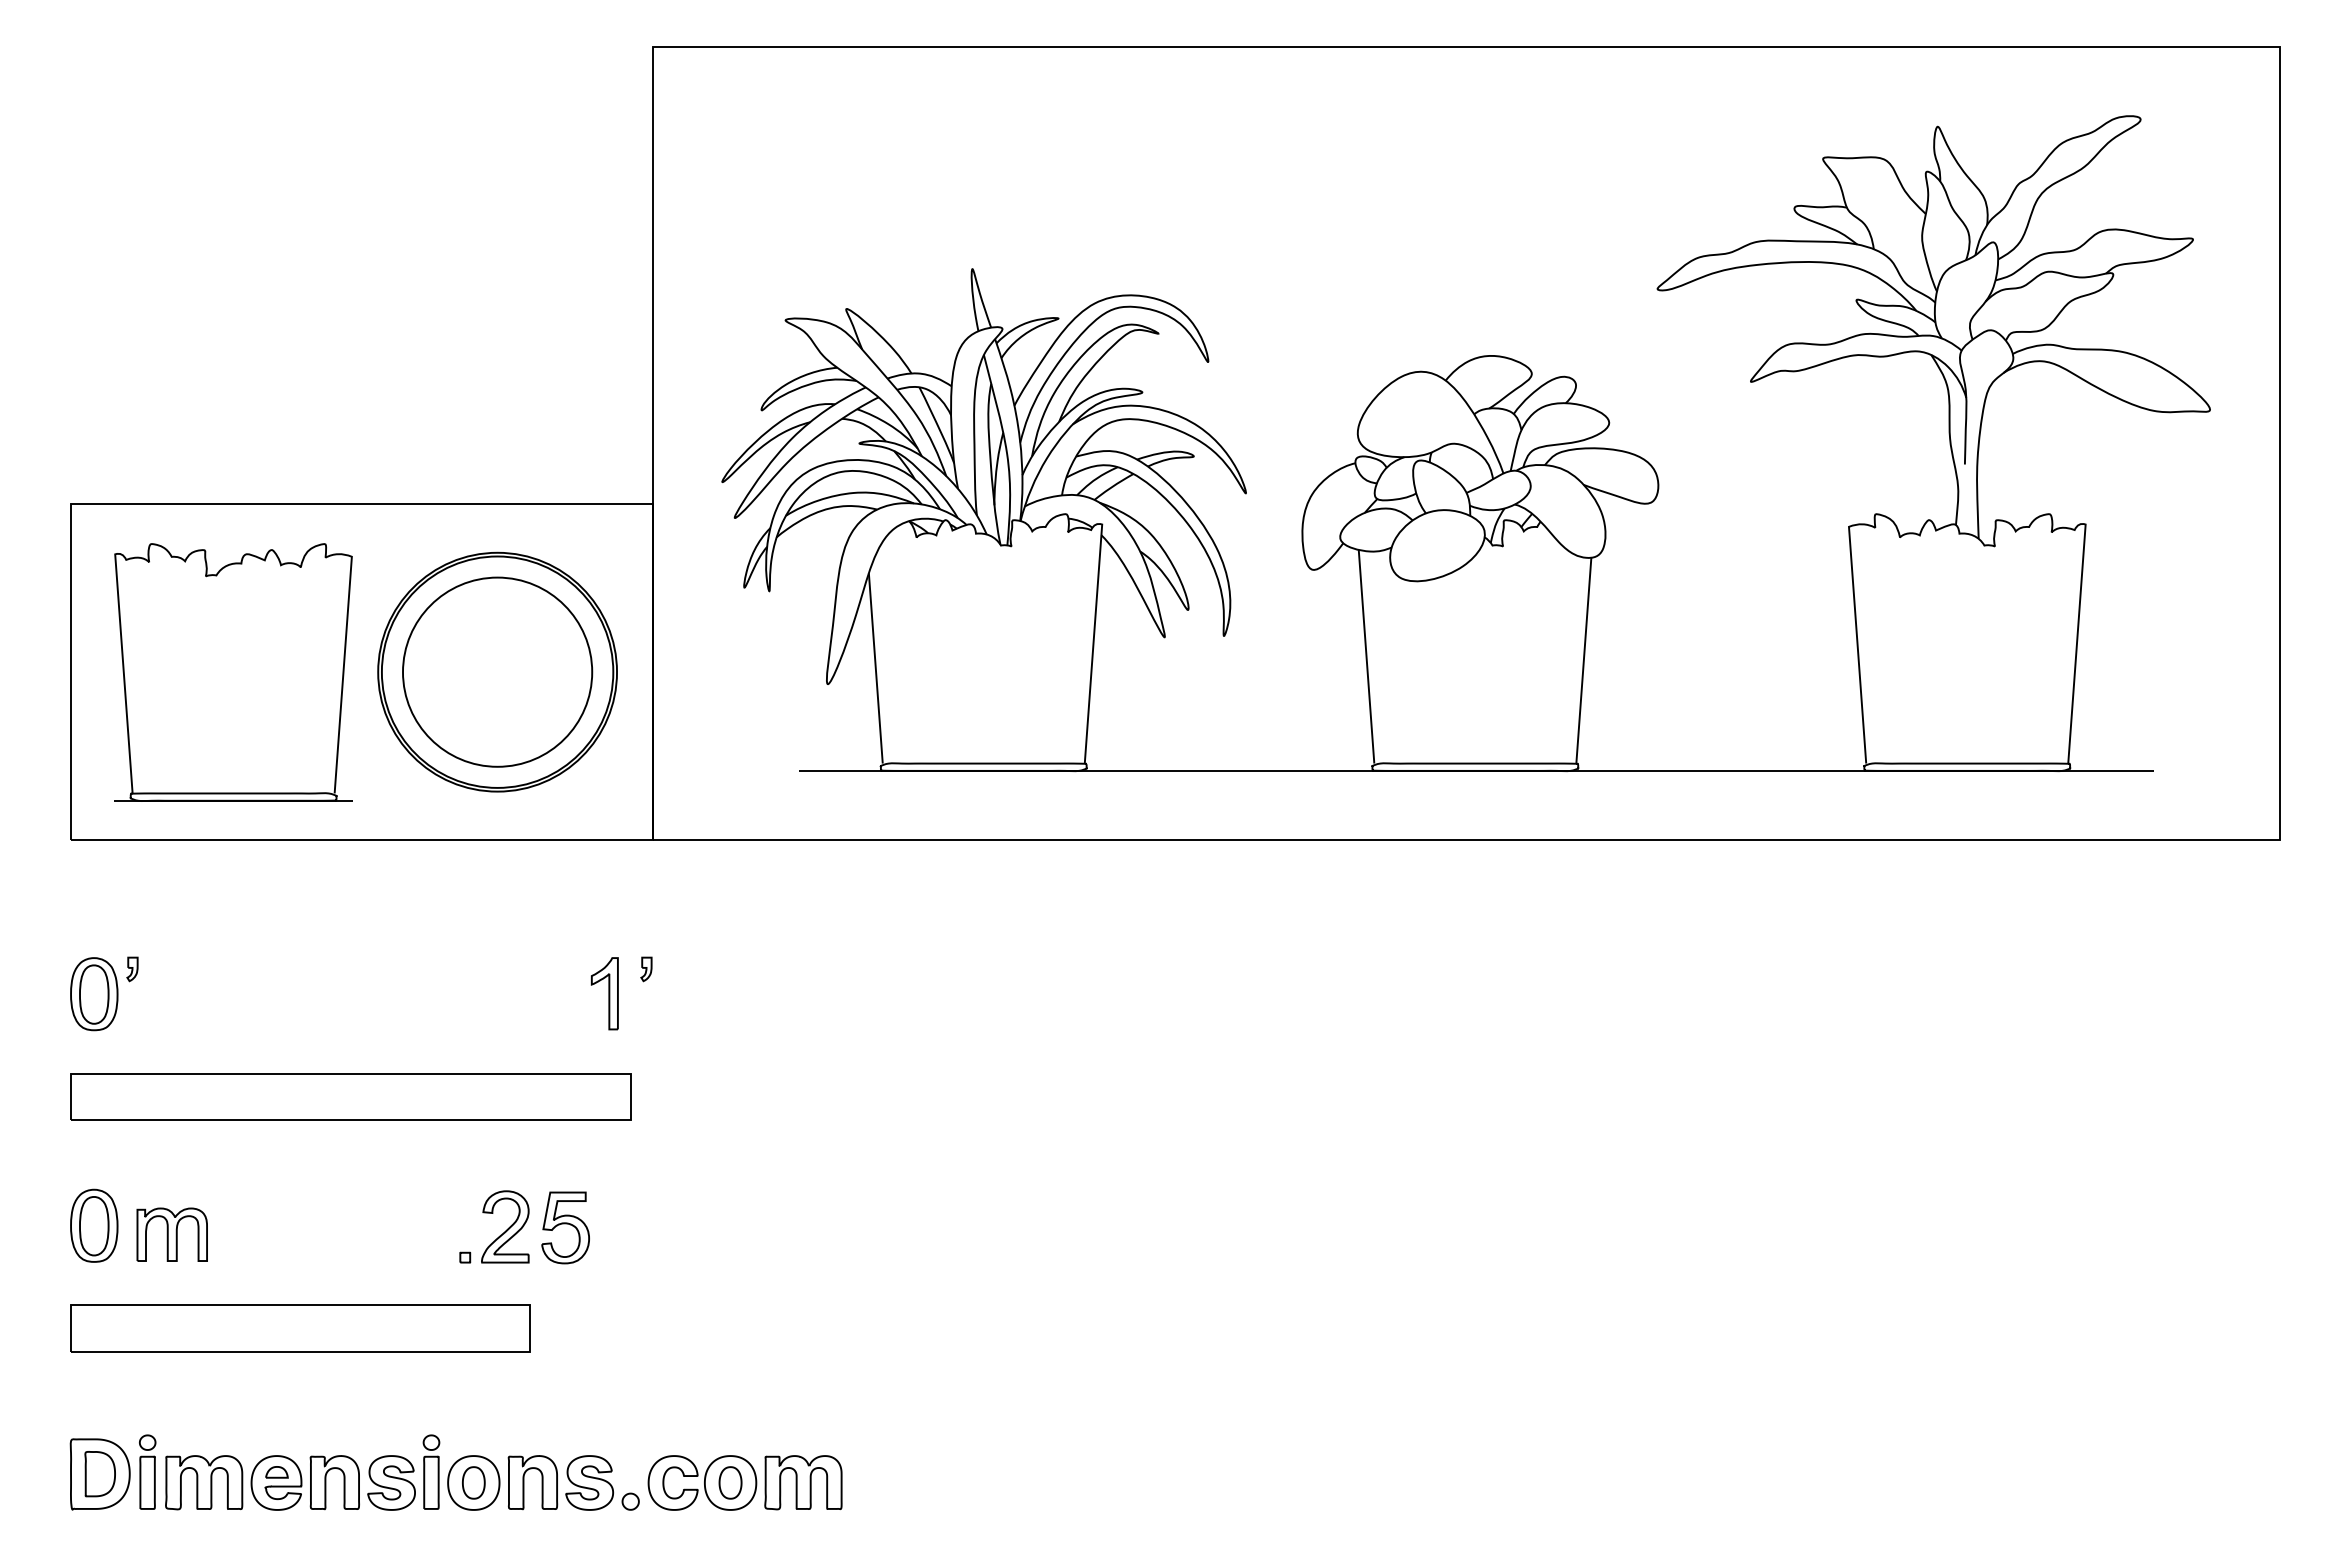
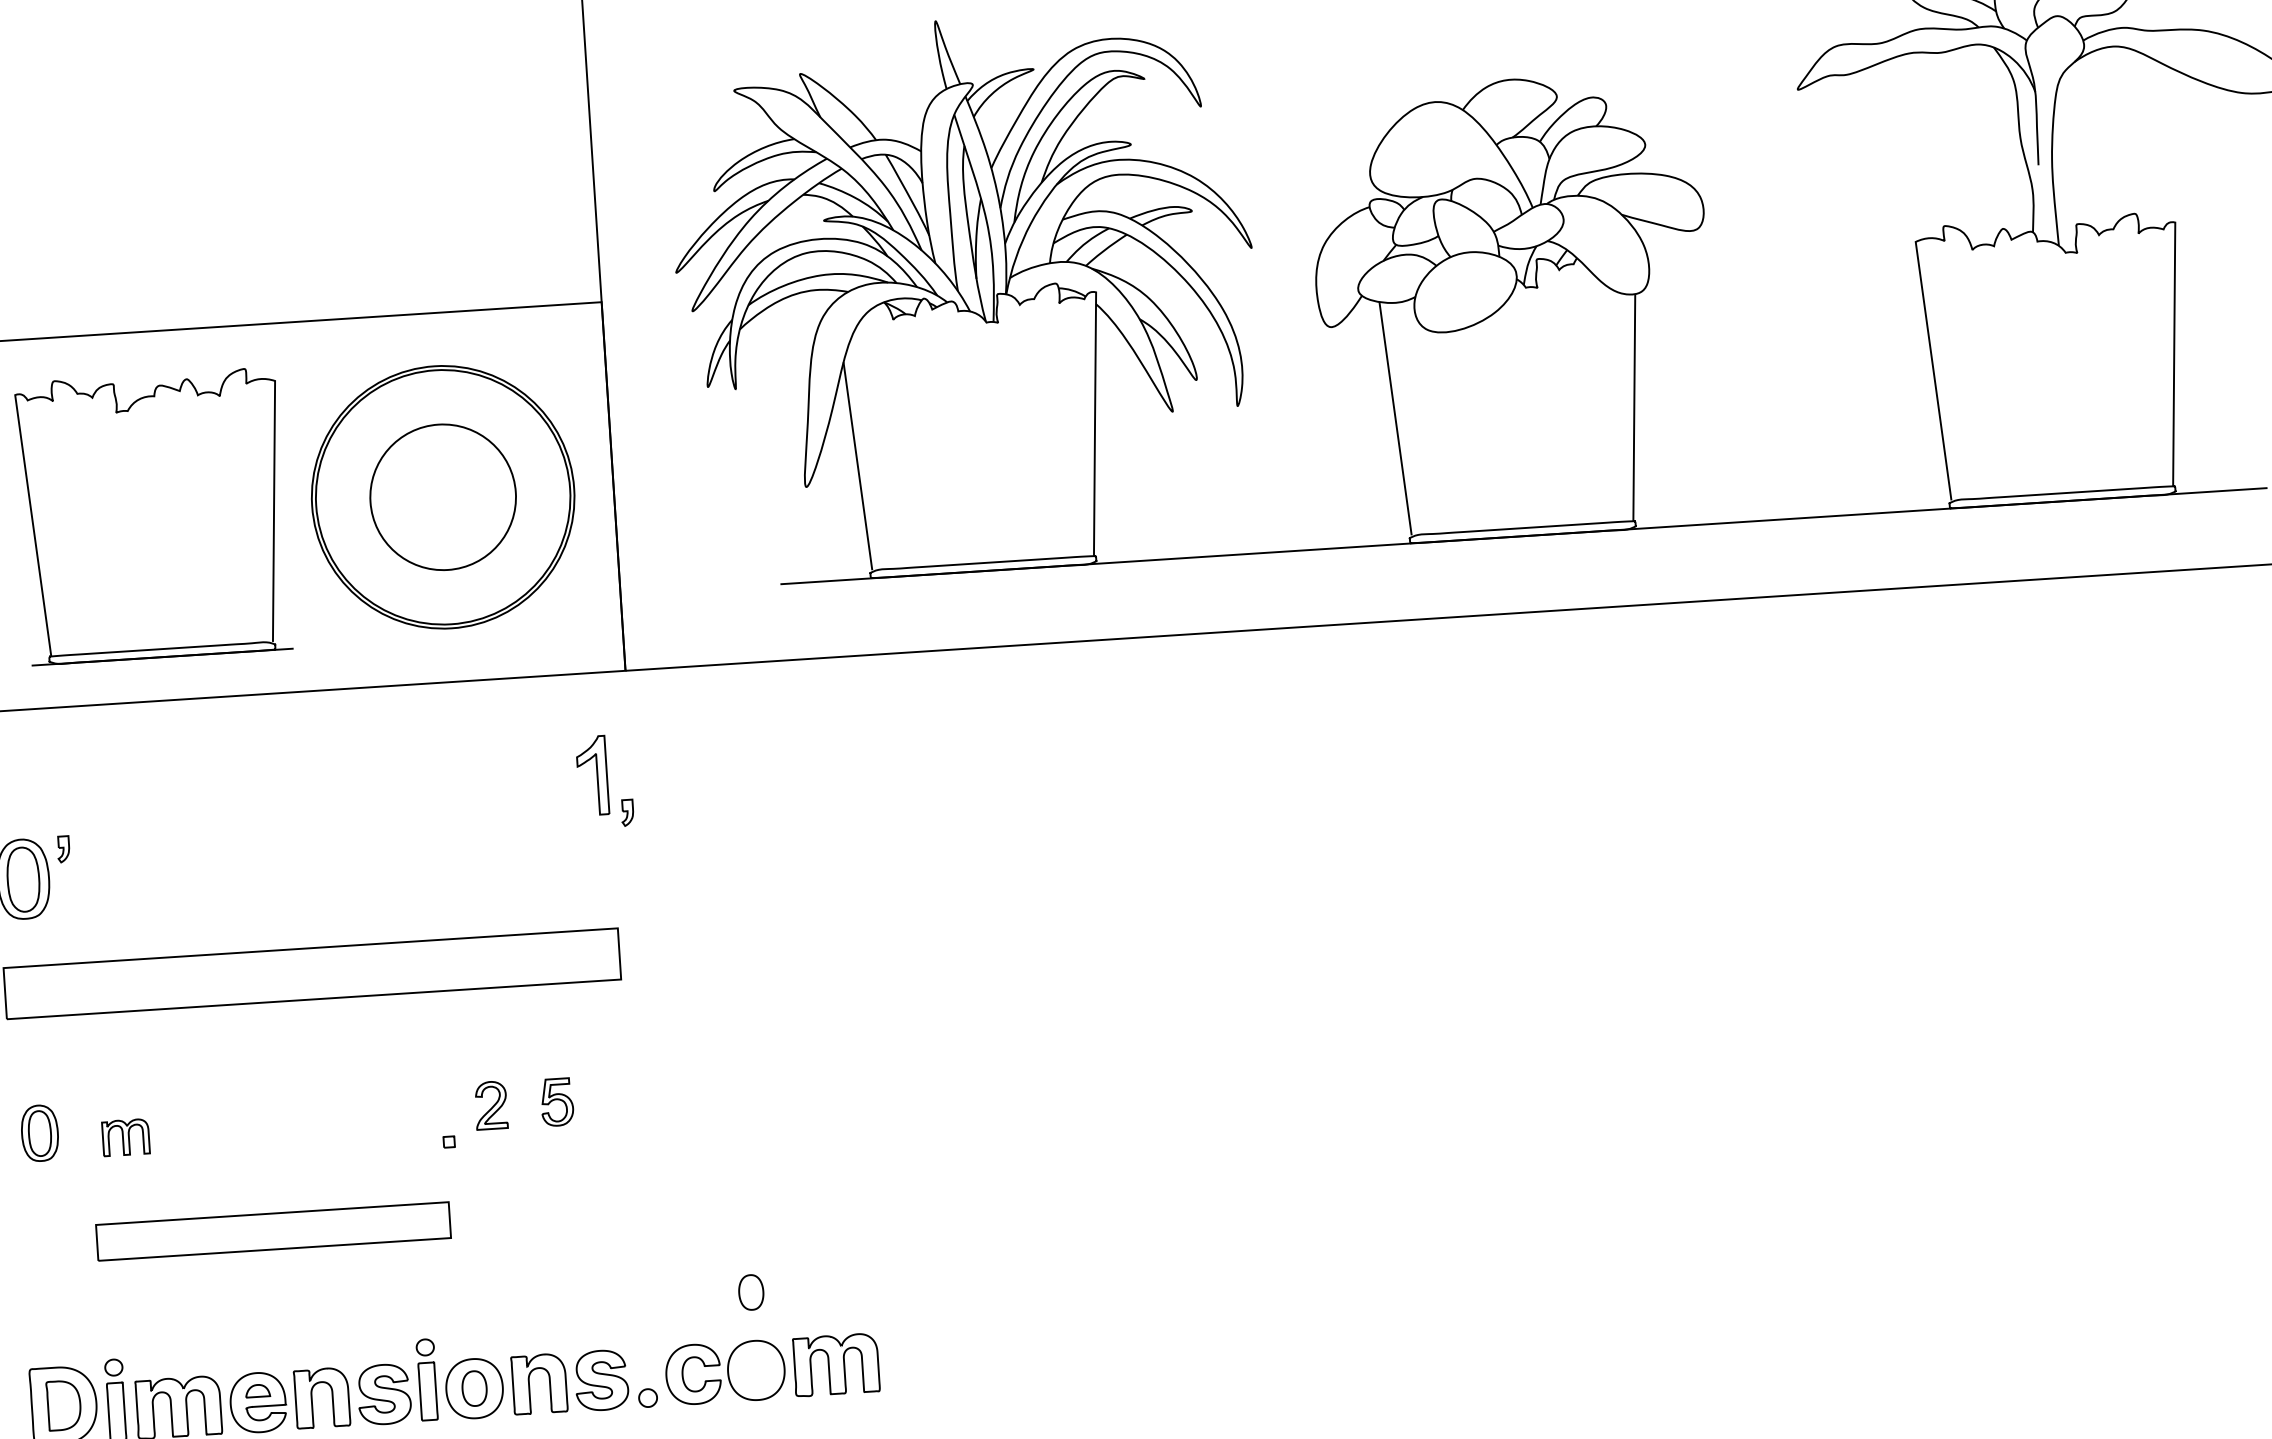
circle: (497, 671) -> (443, 496), size x0.7
part: (604, 993) -> (592, 775), moved
part: (94, 1225) -> (40, 1133), size x0.7
part: (505, 1226) -> (491, 1104), size x0.6
part: (565, 1227) -> (557, 1101), size x0.6
part: (171, 1234) -> (125, 1137), size x0.6
part: (300, 1328) -> (273, 1231), size x0.7
part: (730, 1482) -> (751, 1292), moved

